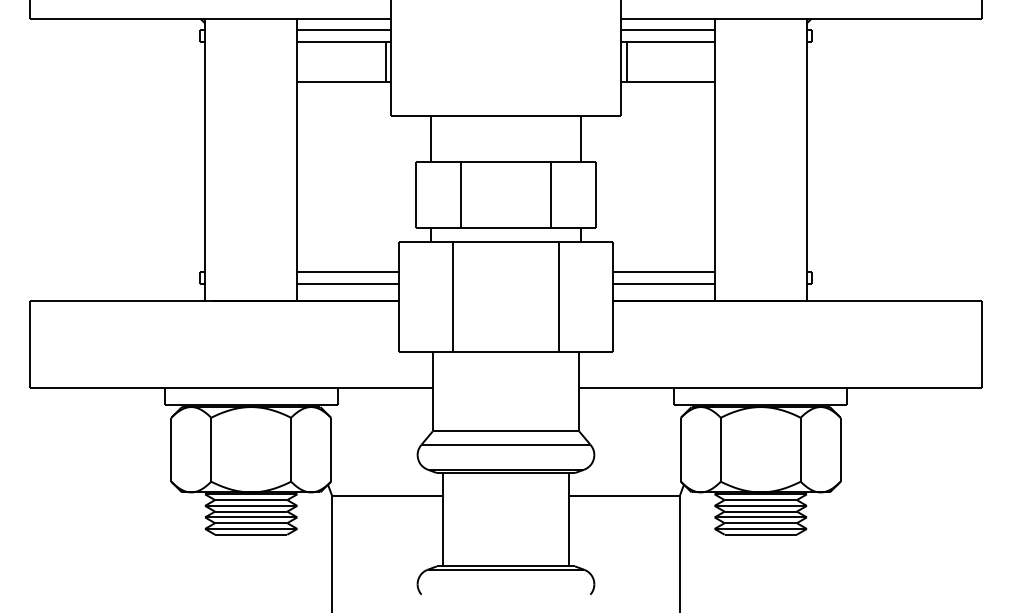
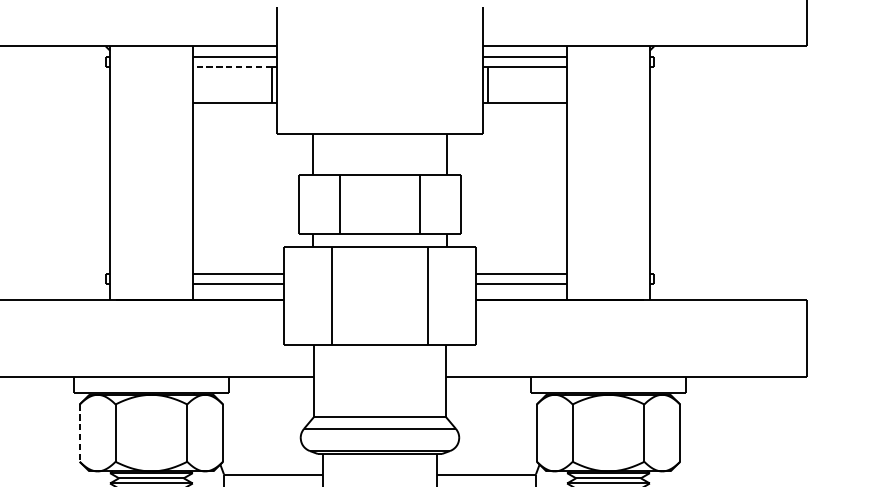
line: (340, 41) -> (231, 66), solid -> dashed
line: (171, 449) -> (79, 432), solid -> dashed

